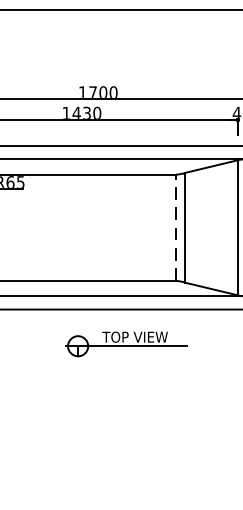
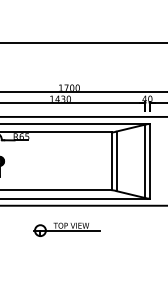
line: (175, 228) -> (111, 161), dashed -> solid
part: (126, 344) -> (66, 229), moved

